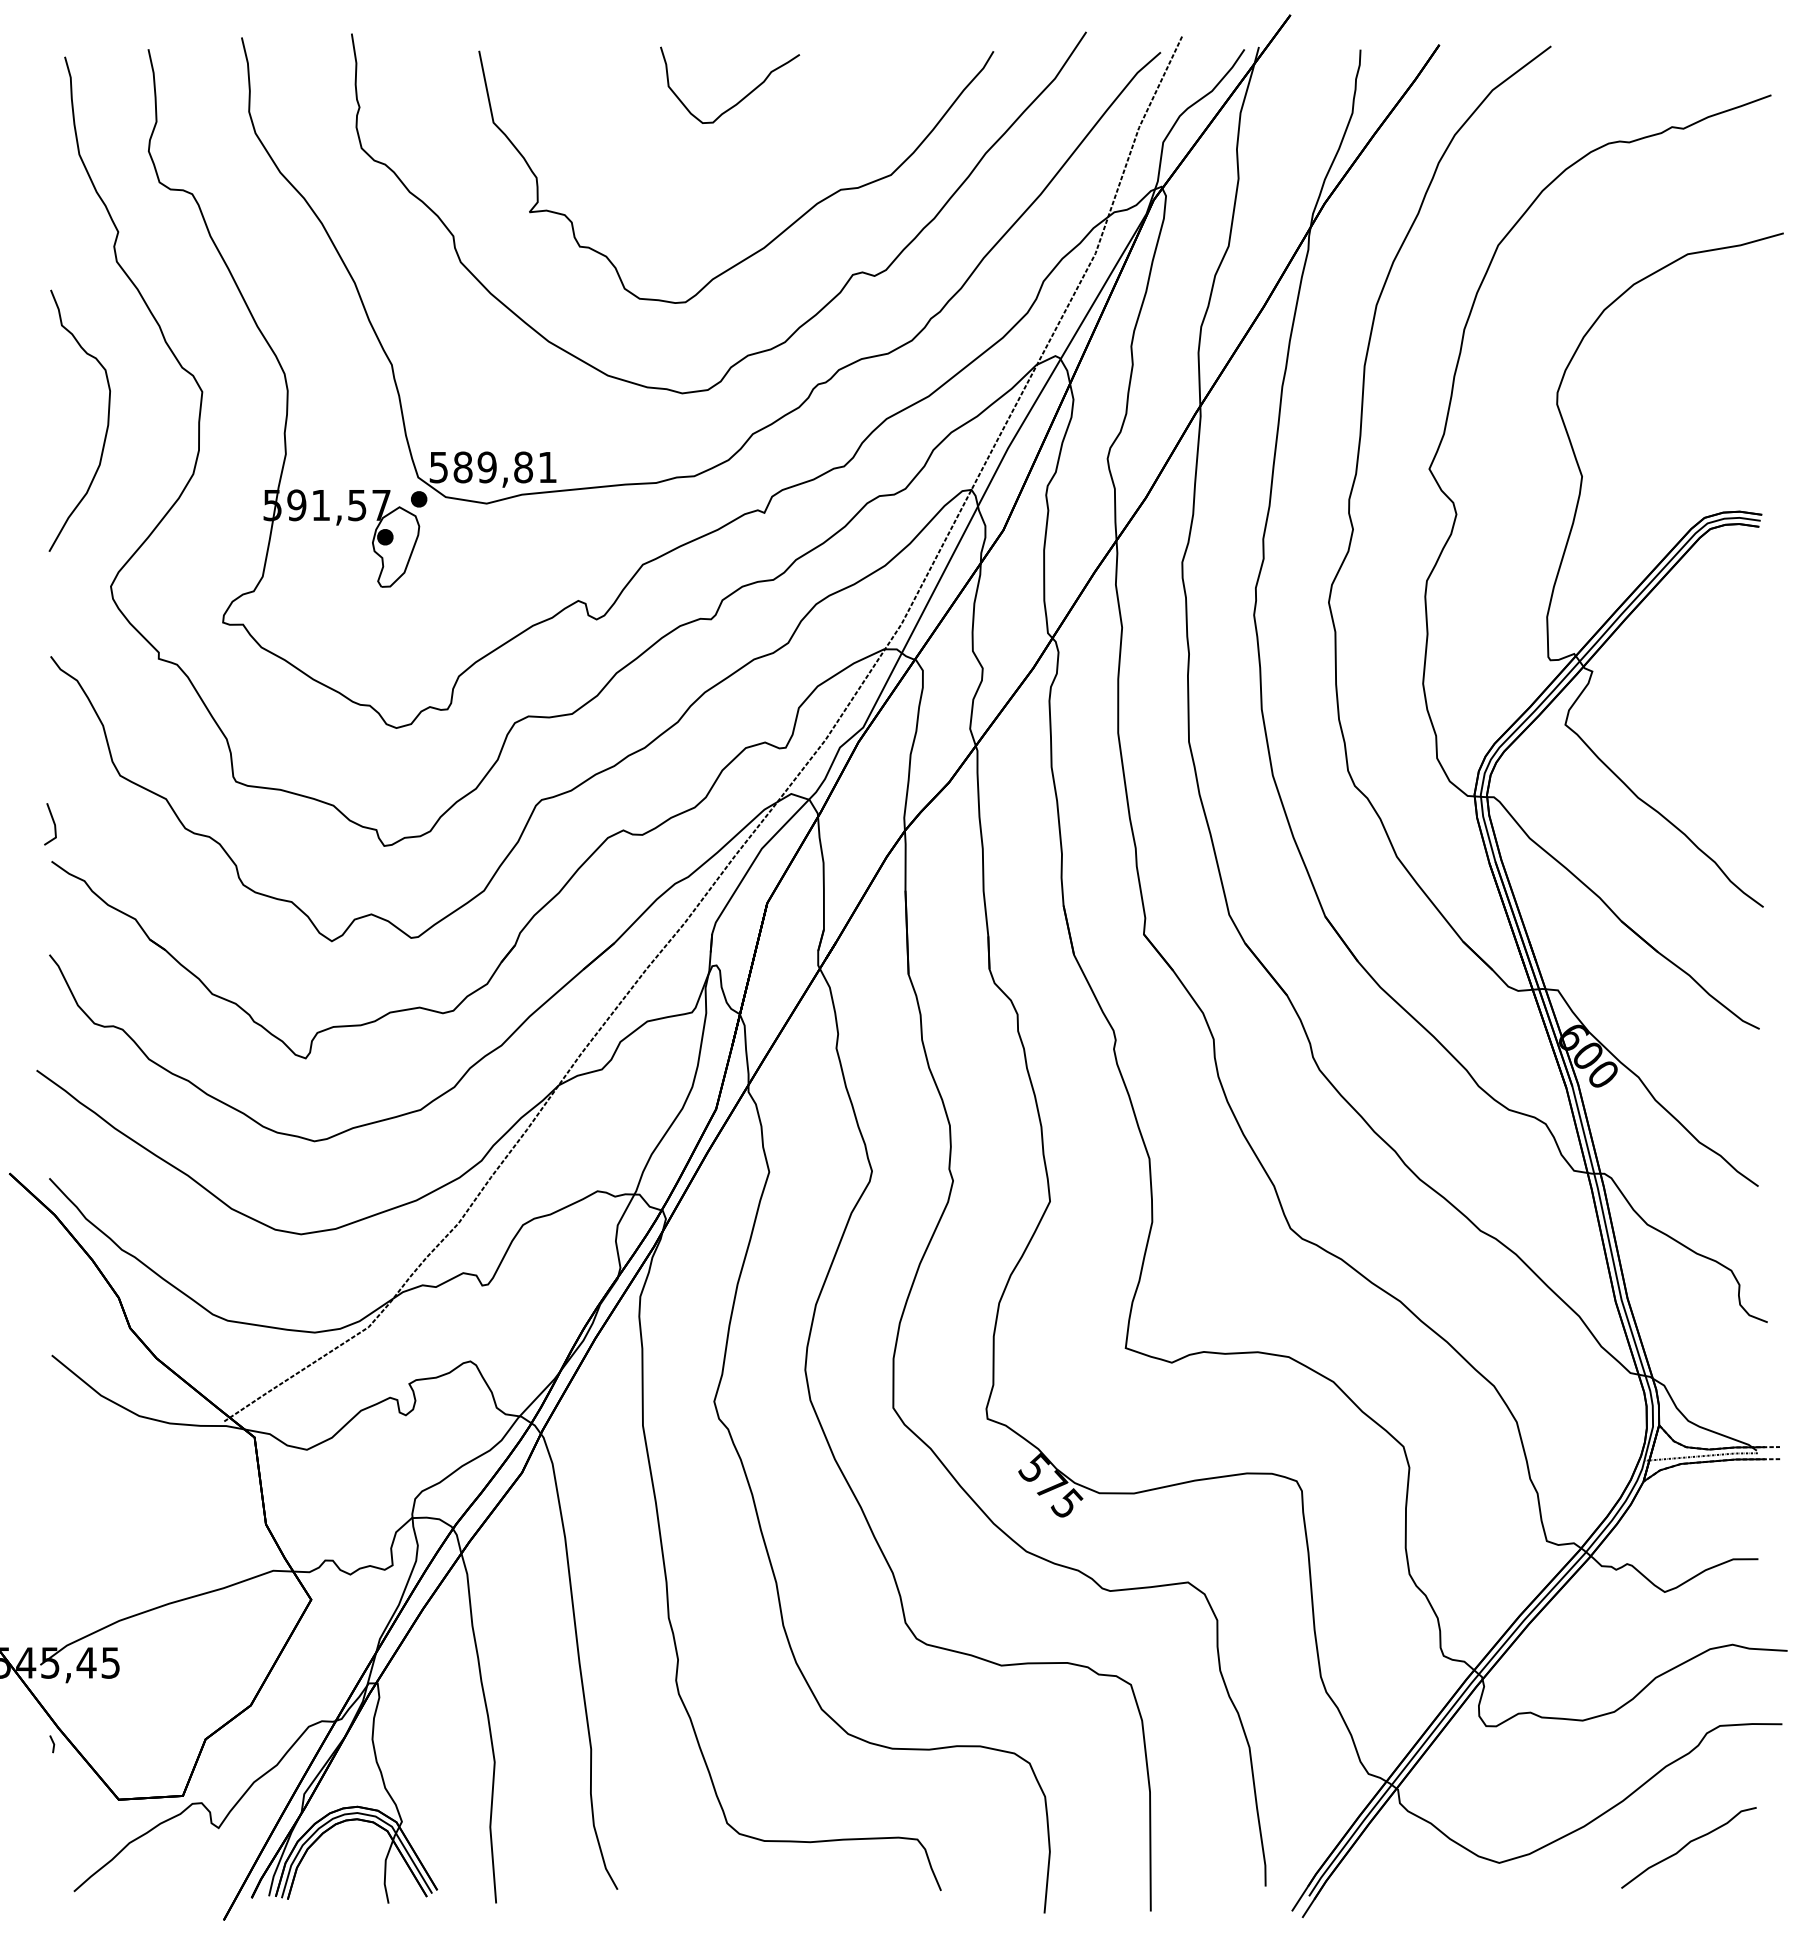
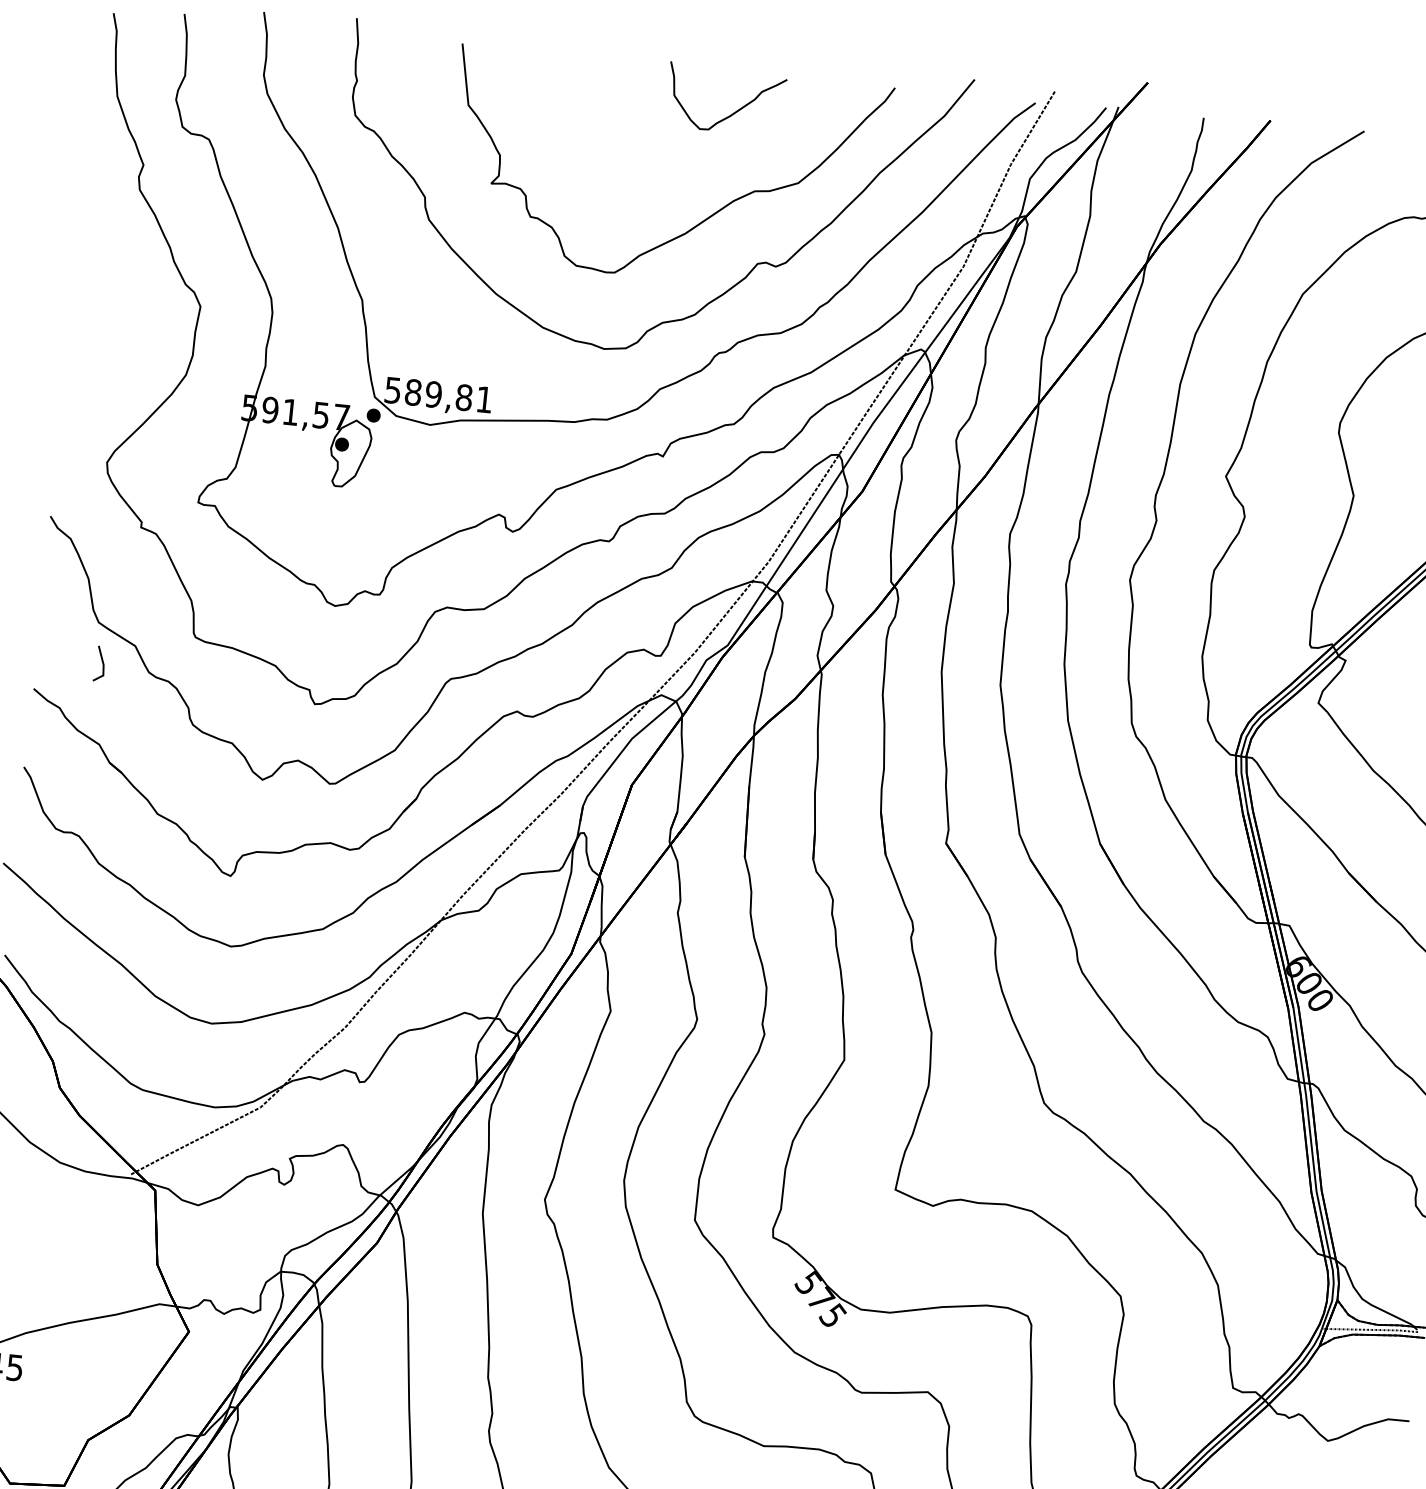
curve: (739, 100) -> (732, 113), moved
curve: (106, 427) -> (116, 328), removed
line: (53, 824) -> (102, 664), moved

